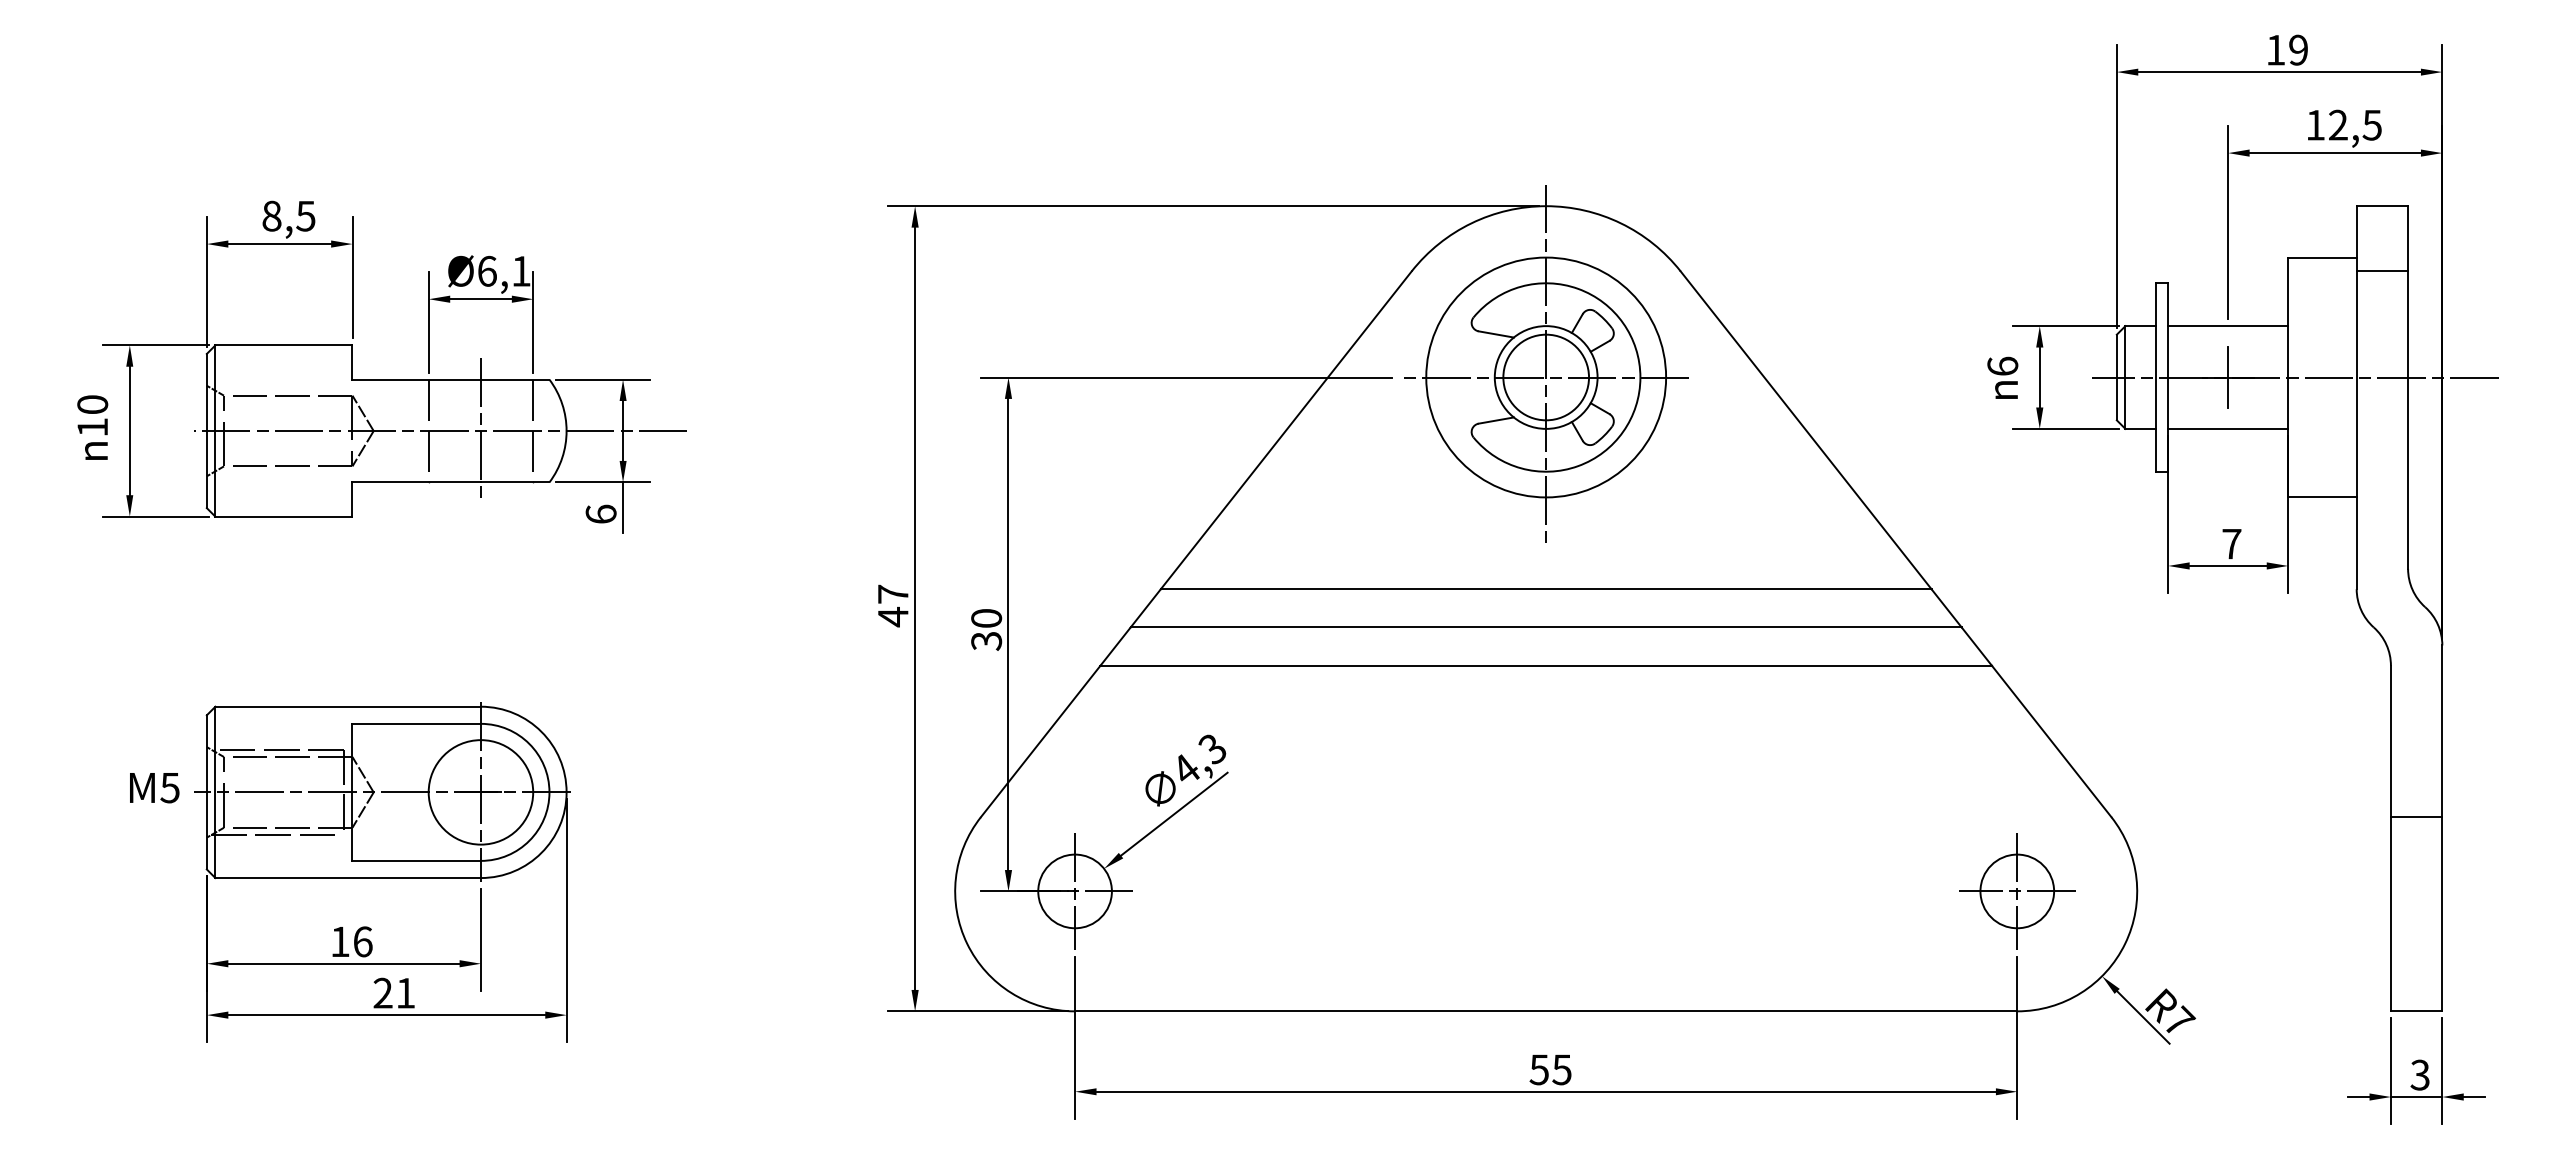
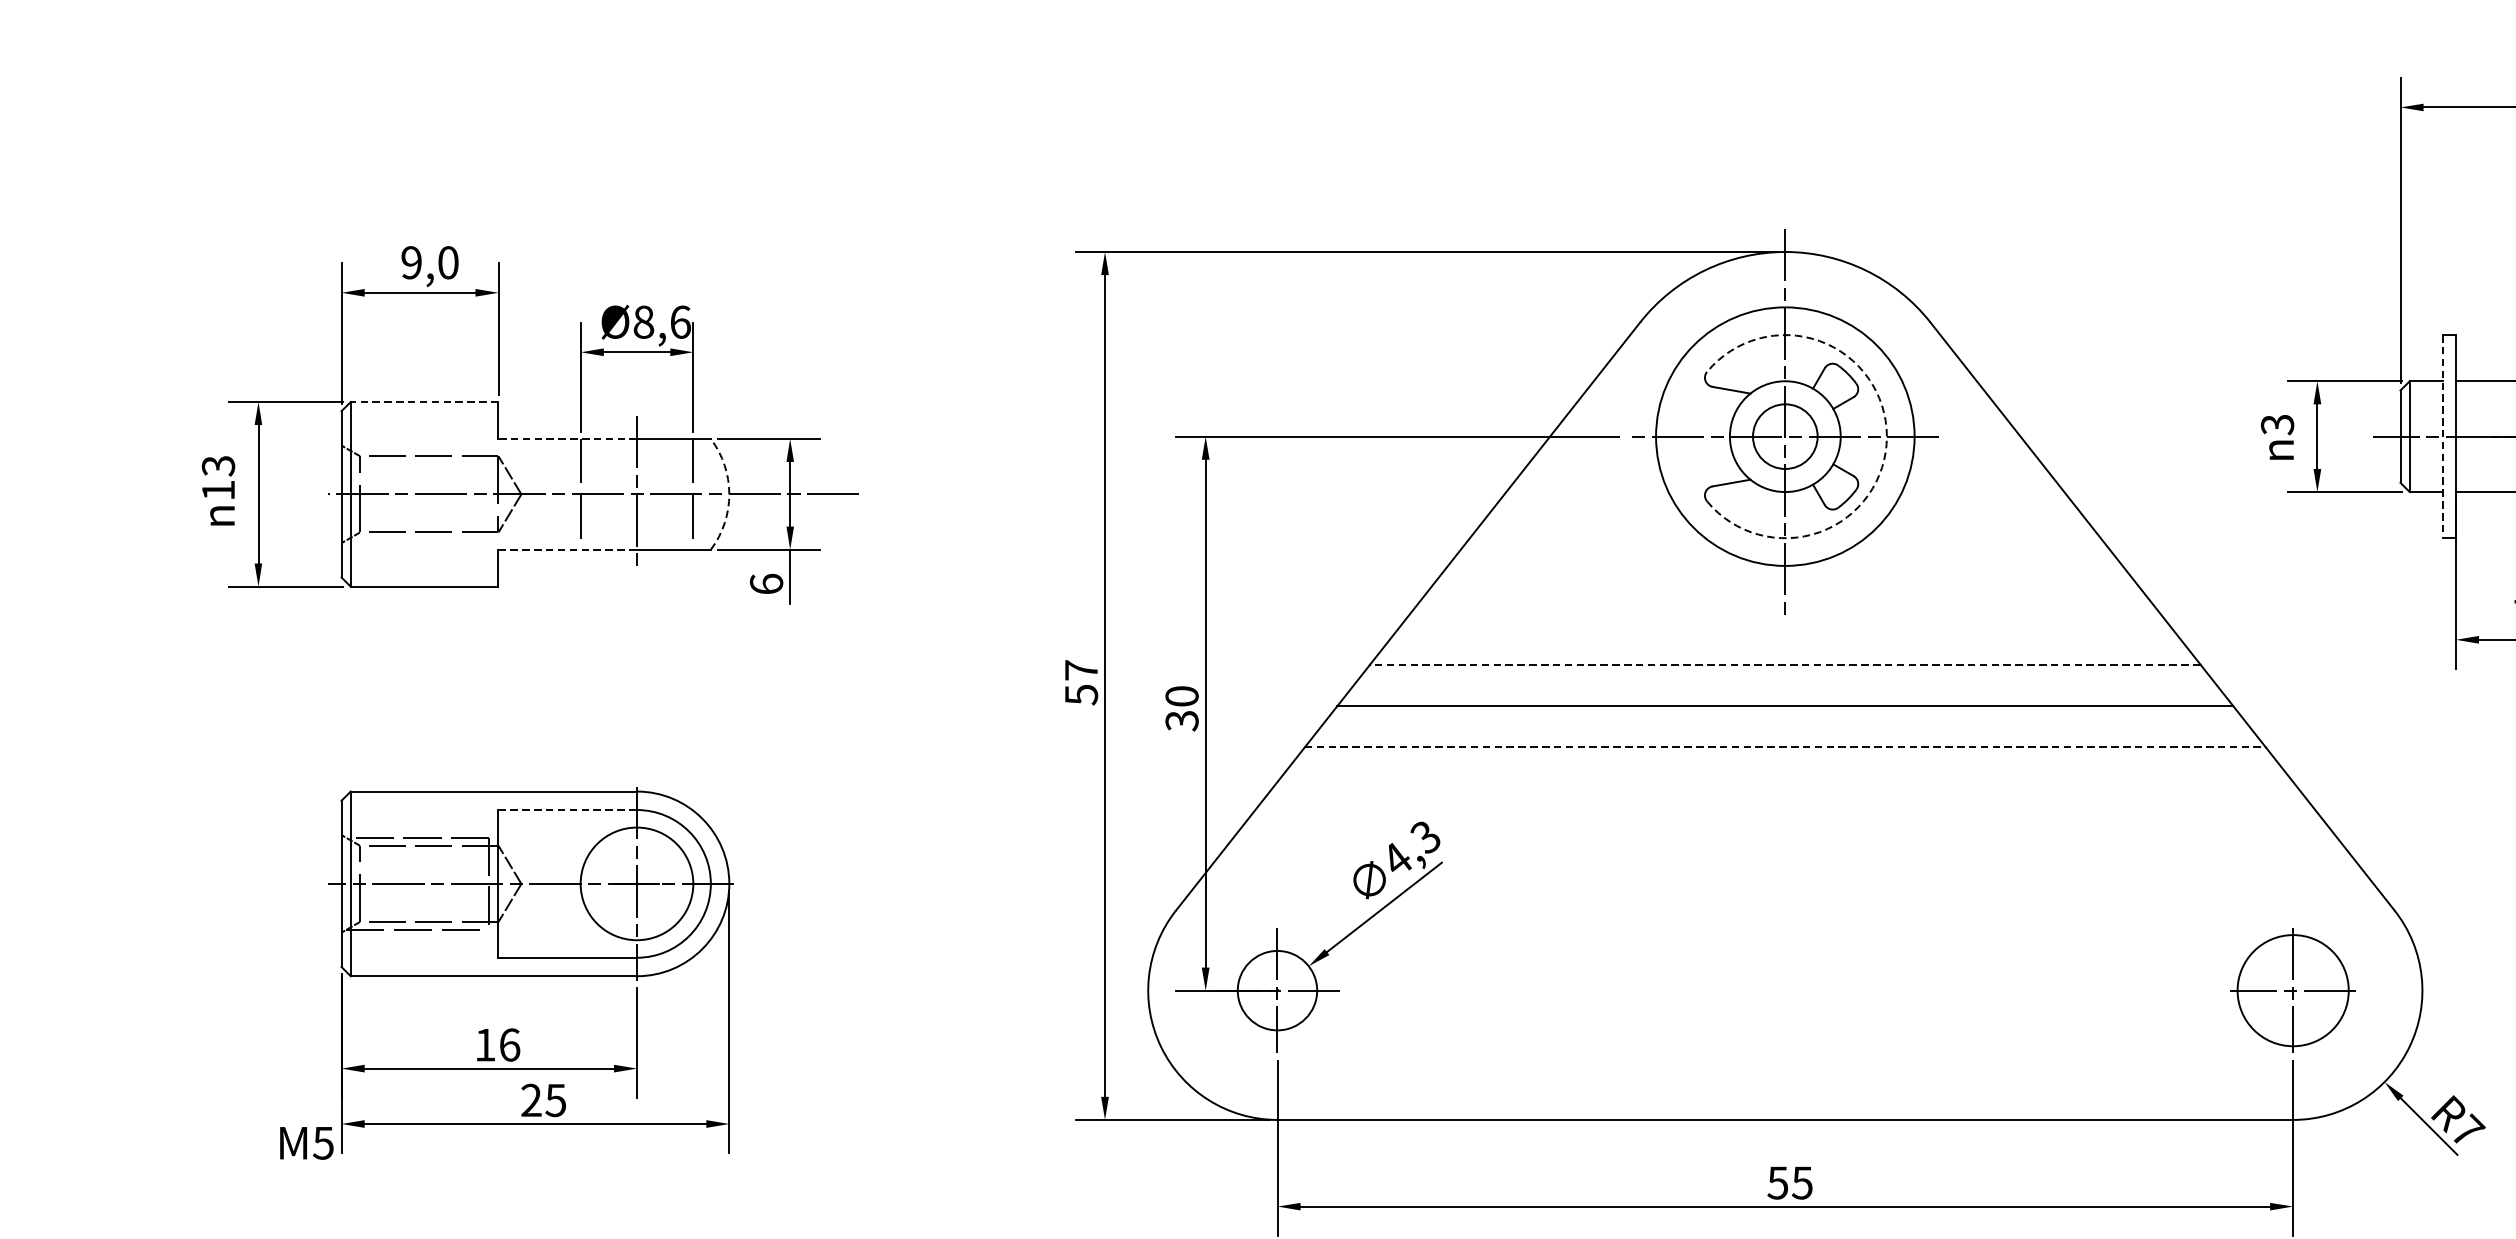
text: (288, 215) -> (429, 262), 8,5 -> 9,0
text: (504, 270) -> (662, 321), Ø6,1 -> Ø8,6
line: (283, 345) -> (424, 402), solid -> dashed
text: (2002, 366) -> (2277, 424), 6 -> 3
circle: (1546, 377) -> (1785, 436), size x0.7
arc: (1640, 377) -> (1886, 436), solid -> dashed
line: (2156, 378) -> (2443, 437), solid -> dashed
line: (416, 379) -> (567, 438), solid -> dashed
text: (92, 404) -> (218, 465), 10 -> 13
arc: (566, 431) -> (729, 494), solid -> dashed
line: (417, 482) -> (568, 549), solid -> dashed
line: (1545, 589) -> (1784, 665), solid -> dashed
text: (893, 616) -> (1081, 694), 47 -> 57
line: (1546, 665) -> (1785, 747), solid -> dashed
line: (417, 723) -> (568, 809), solid -> dashed
text: (154, 788) -> (306, 1143), moved
circle: (2017, 891) -> (2293, 990), size x1.4
text: (405, 993) -> (555, 1100), 21 -> 25

